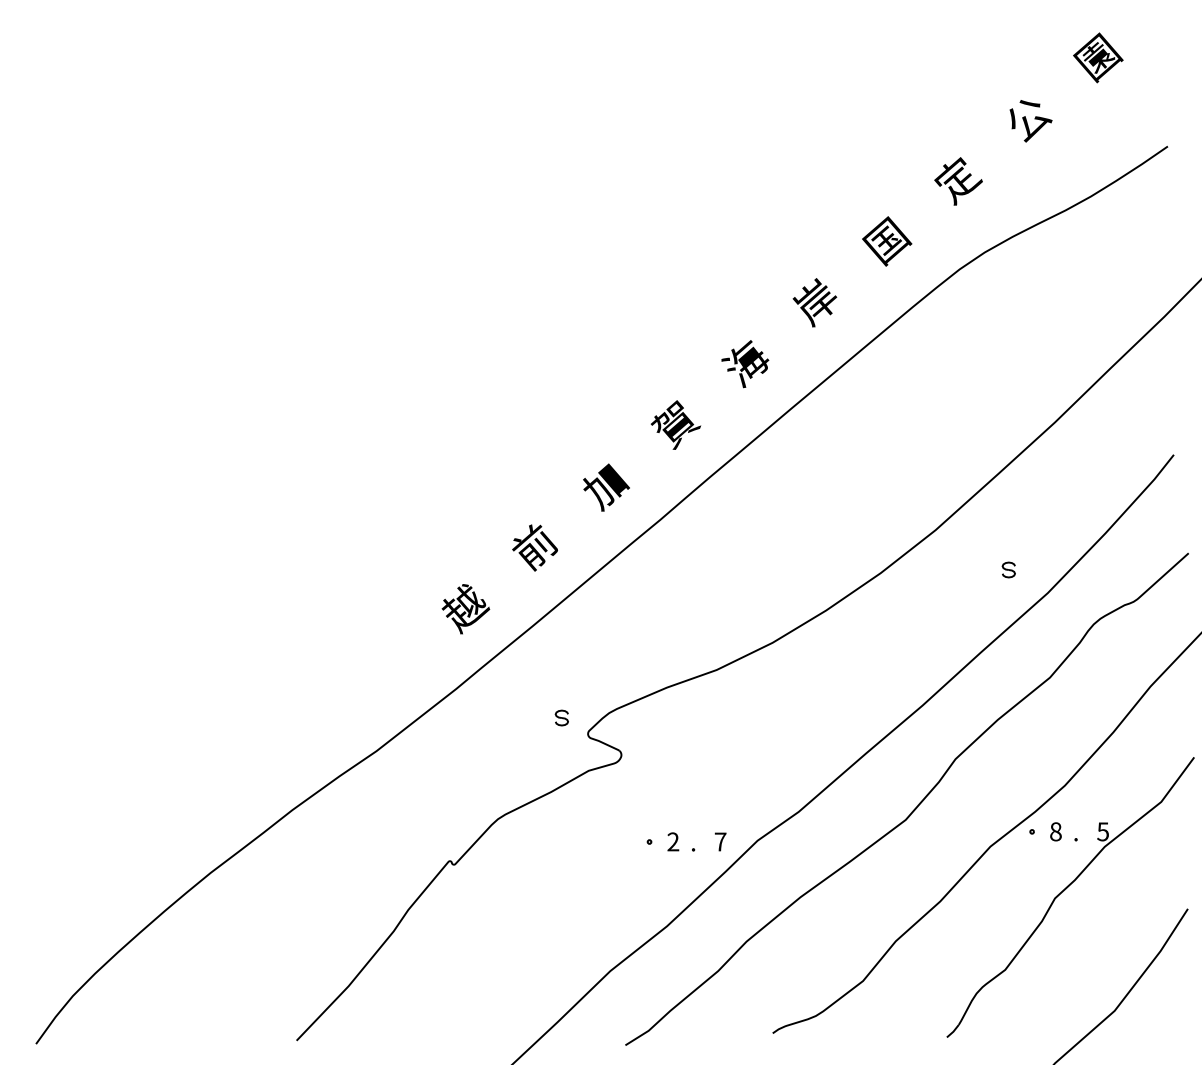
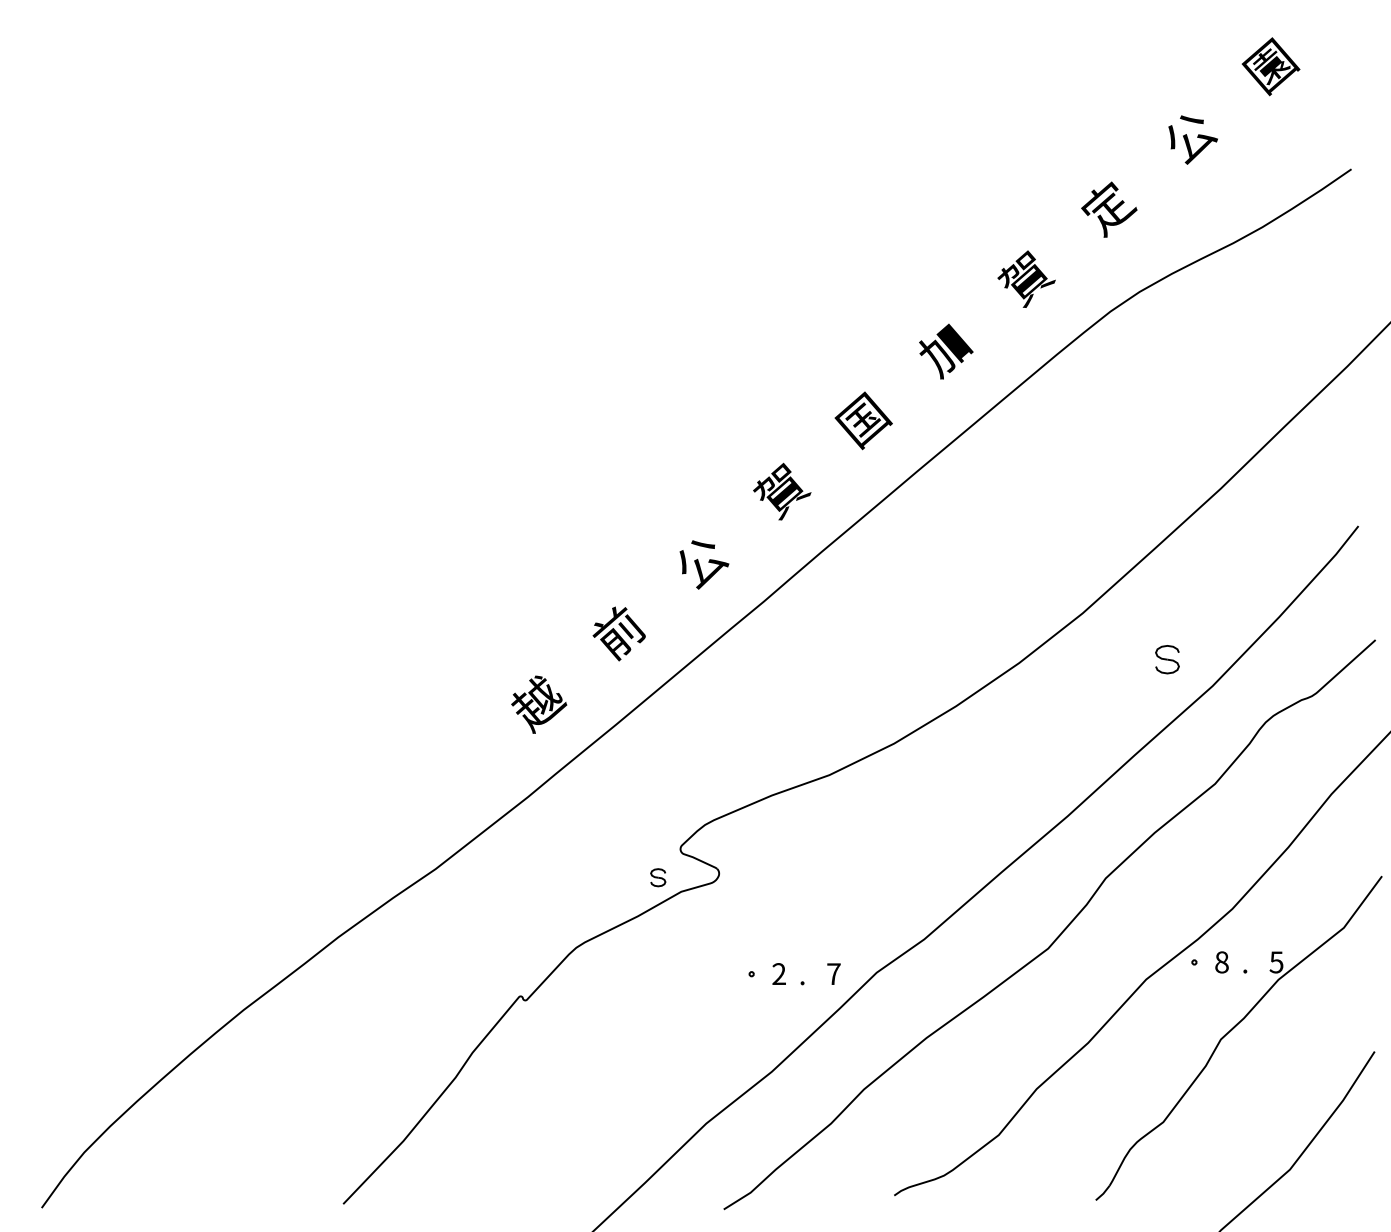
text: (887, 241) -> (1026, 279), 国 -> 賀
text: (817, 303) -> (945, 350), 岸 -> 加
text: (746, 363) -> (863, 420), 海 -> 国
text: (606, 487) -> (701, 563), 加 -> 公
part: (1008, 569) -> (1167, 658), size x1.6
part: (562, 717) -> (658, 877), moved

